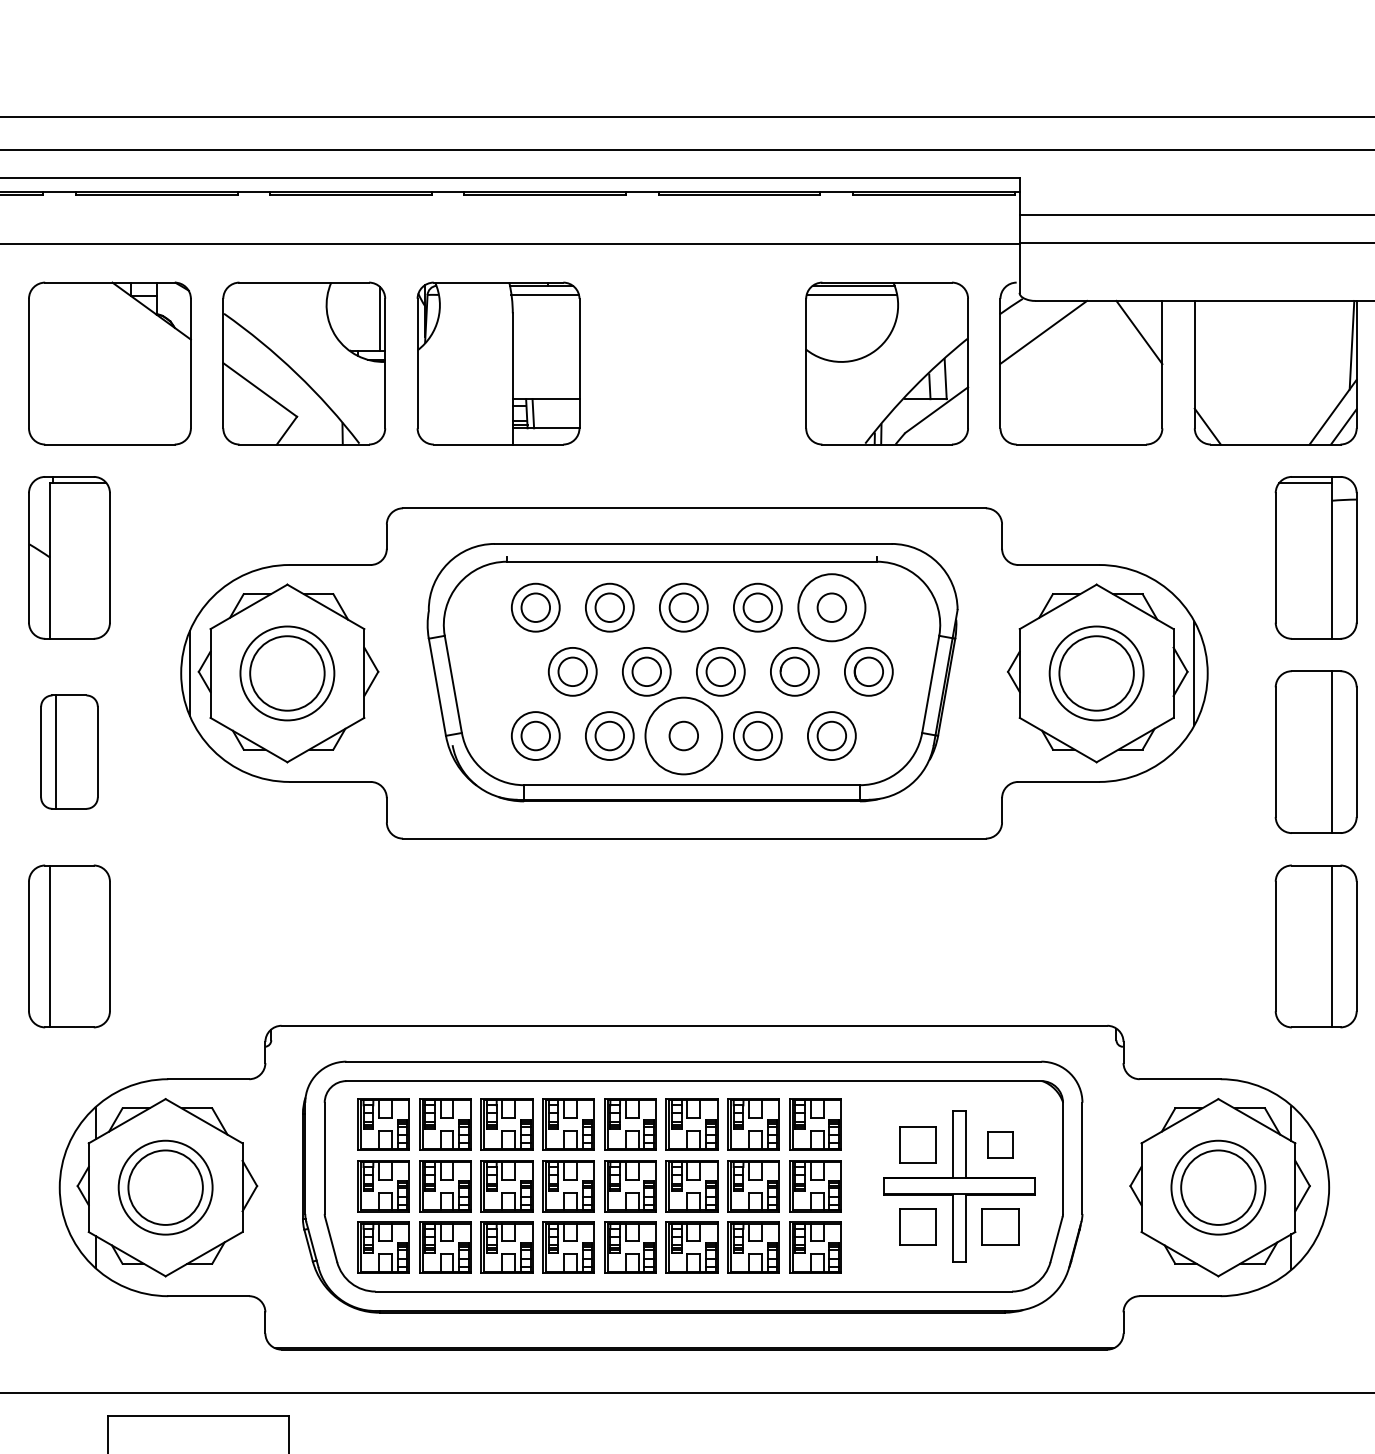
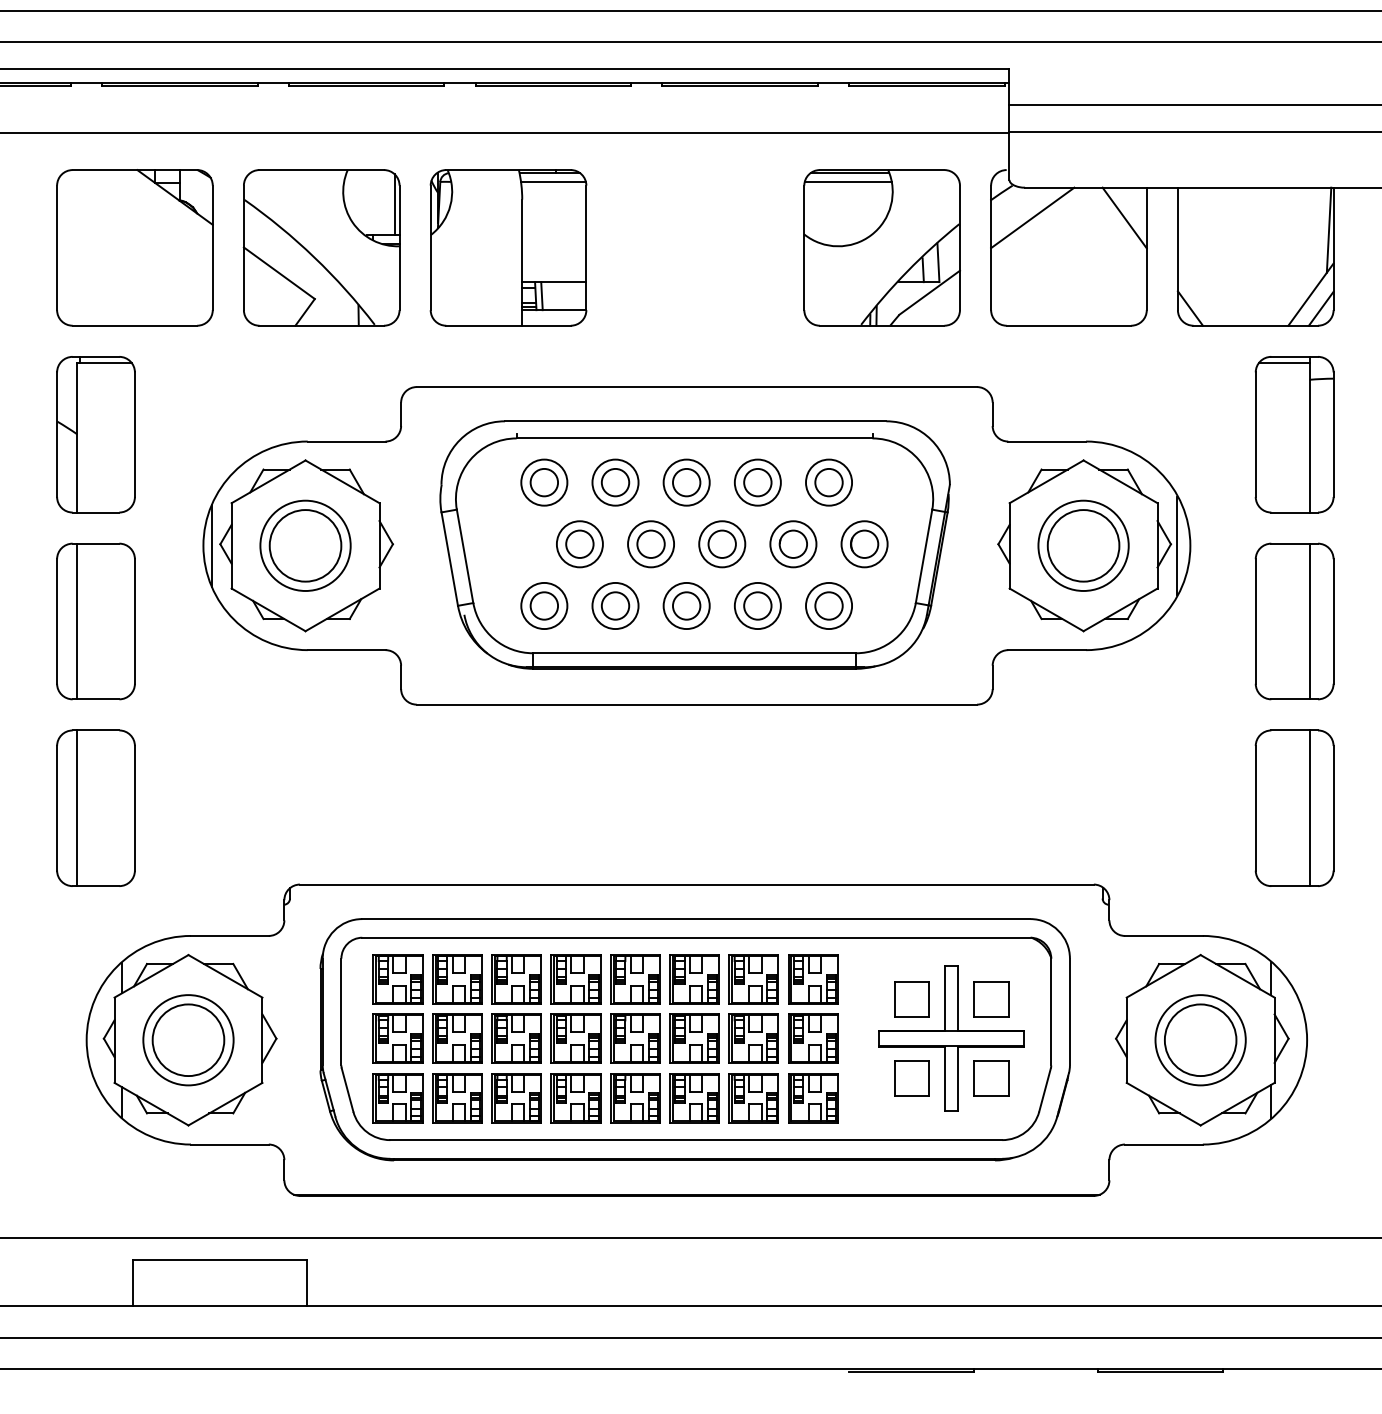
circle: (832, 607) -> (829, 482), size x0.71
circle: (683, 735) -> (686, 605), size x0.62
part: (68, 752) -> (95, 621), size x1.43
part: (1000, 1145) -> (991, 999), size x1.43

